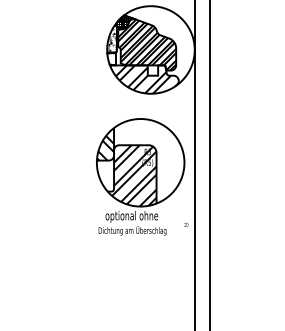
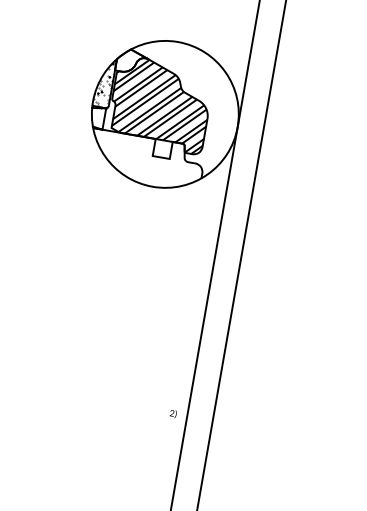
hatch: (125, 22) -> (131, 61), removed
hatch: (144, 79) -> (146, 161), removed
part: (140, 176) -> (111, 320), removed

